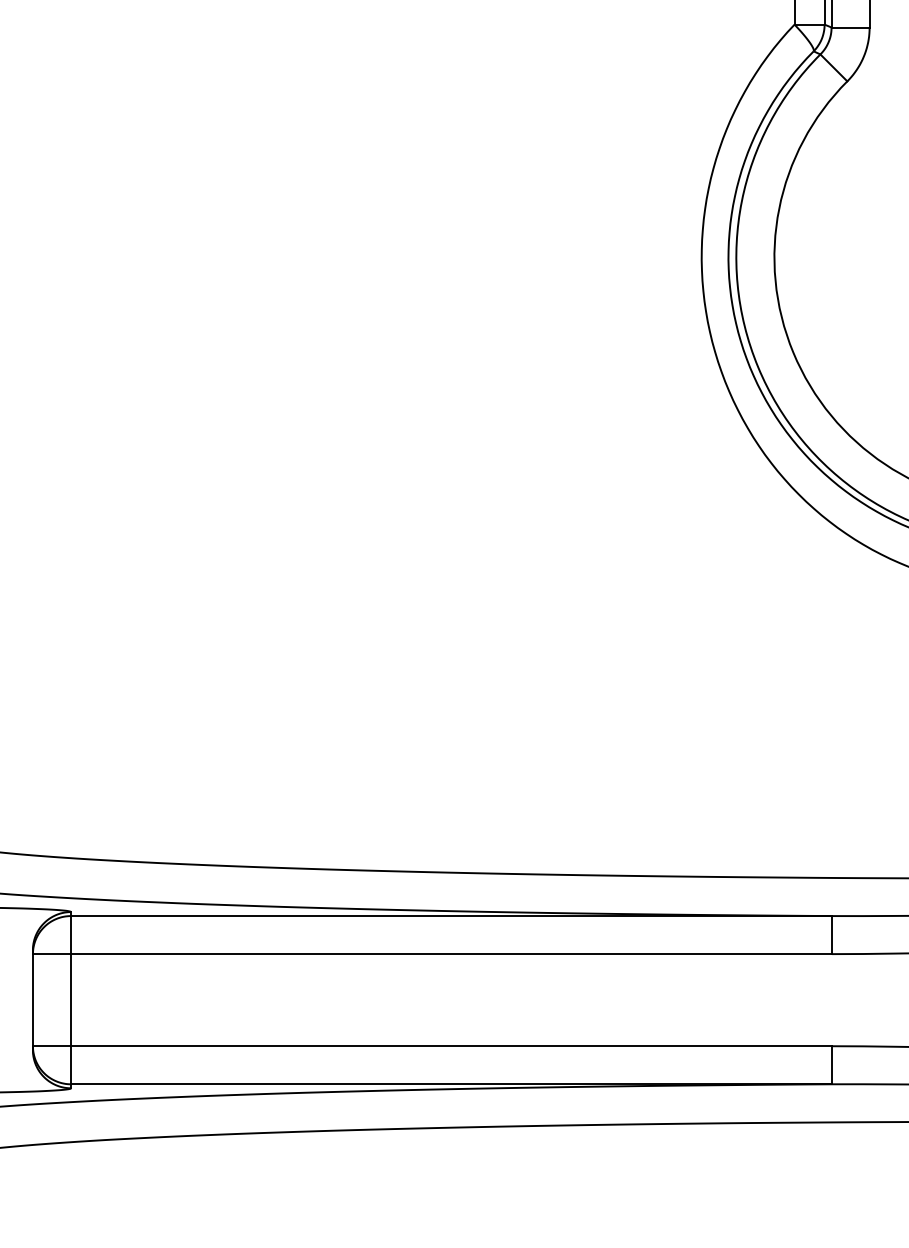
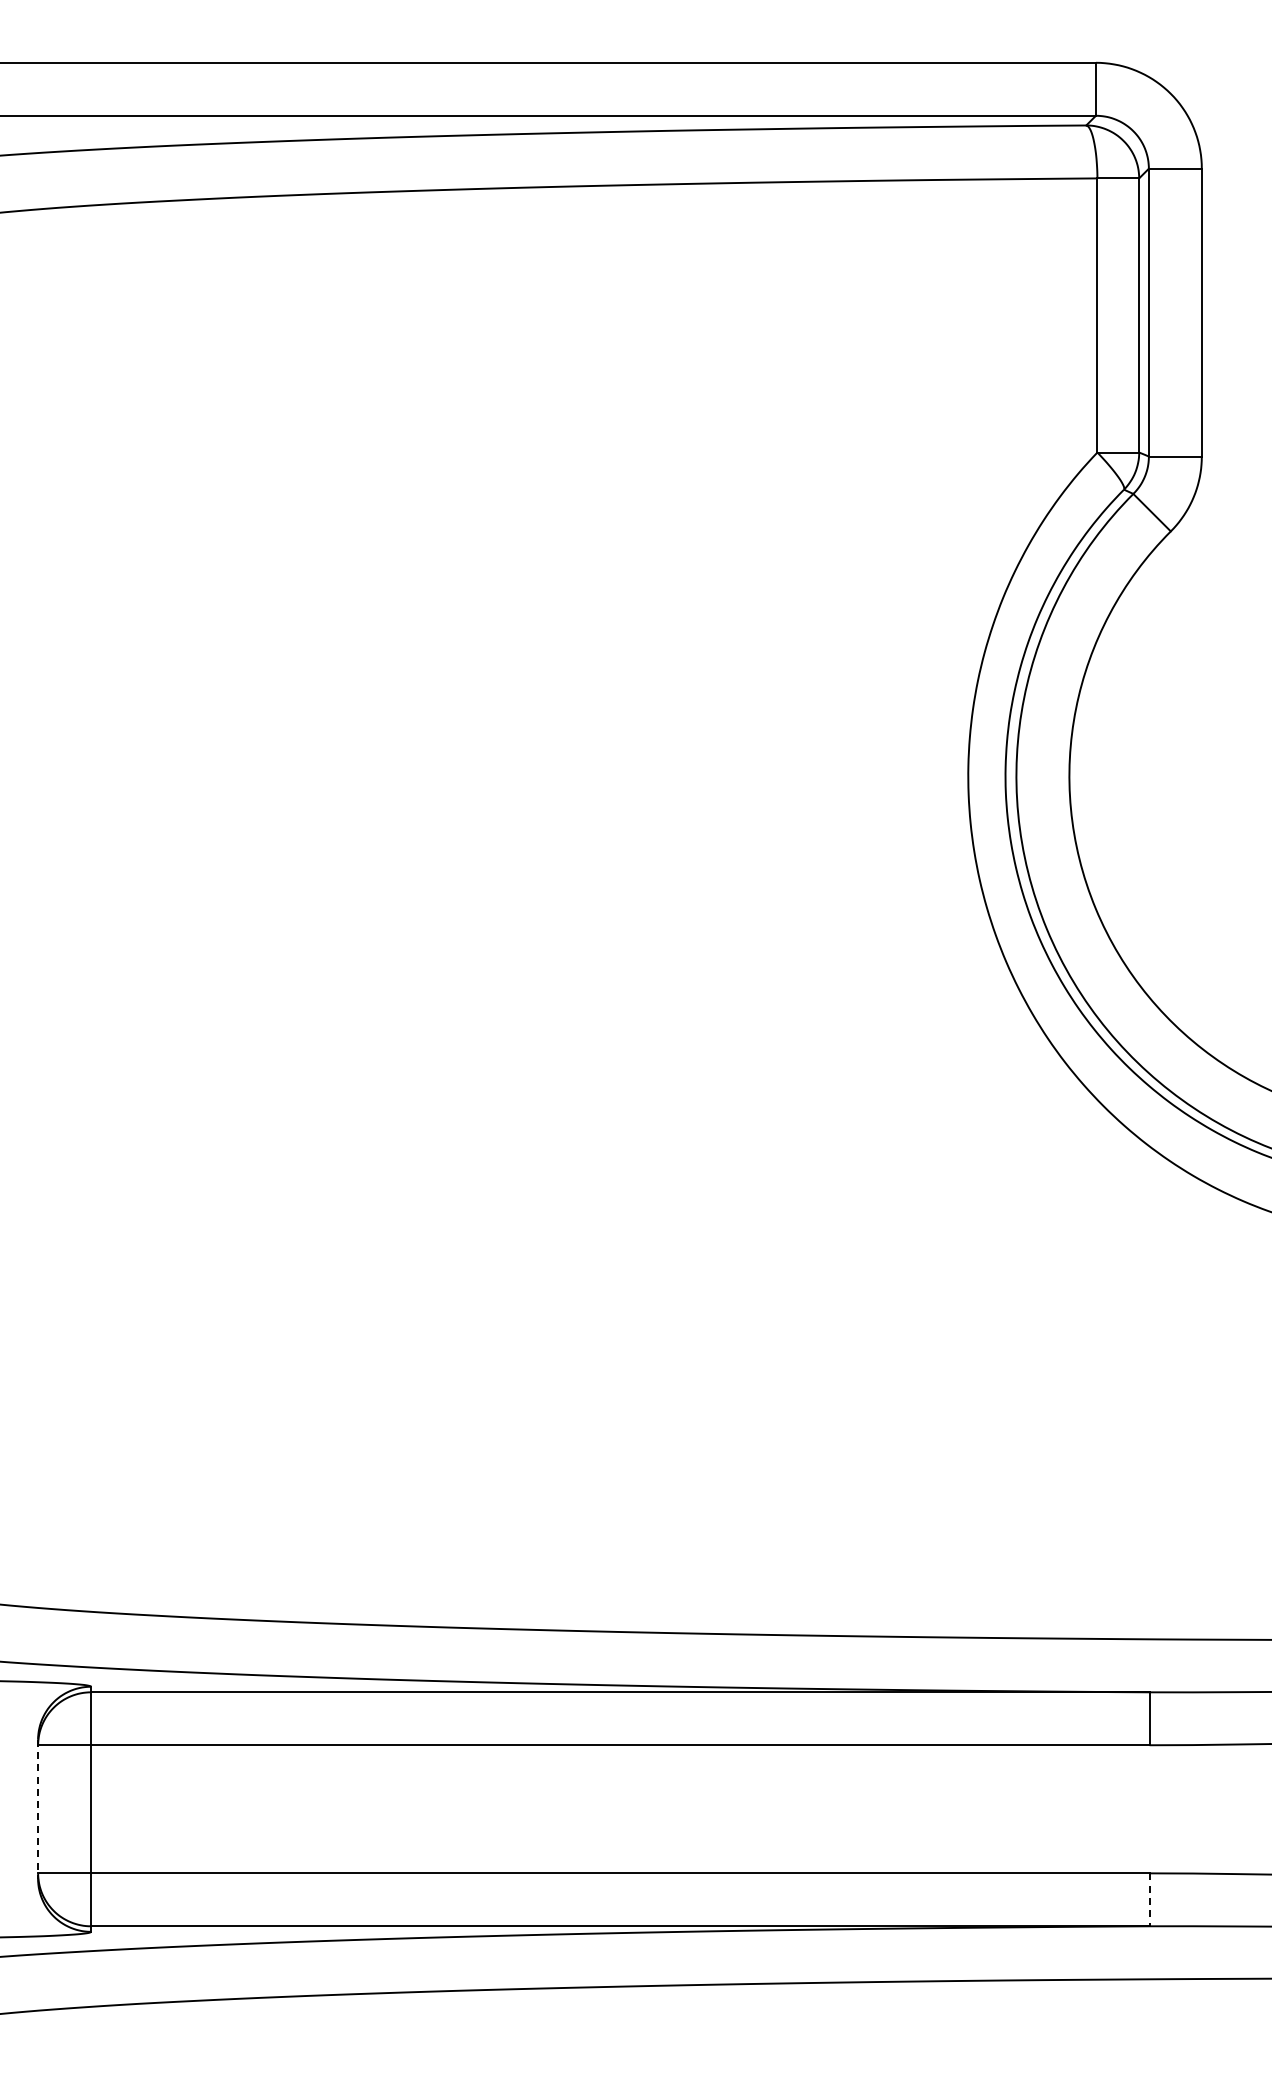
line: (33, 1000) -> (38, 1809), solid -> dashed
line: (832, 1065) -> (1149, 1900), solid -> dashed

